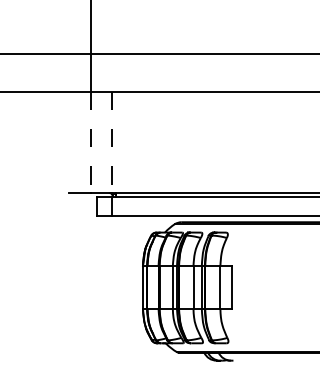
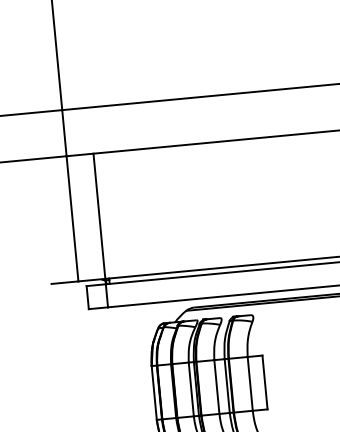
line: (90, 142) -> (72, 219), dashed -> solid
line: (112, 142) -> (99, 216), dashed -> solid

